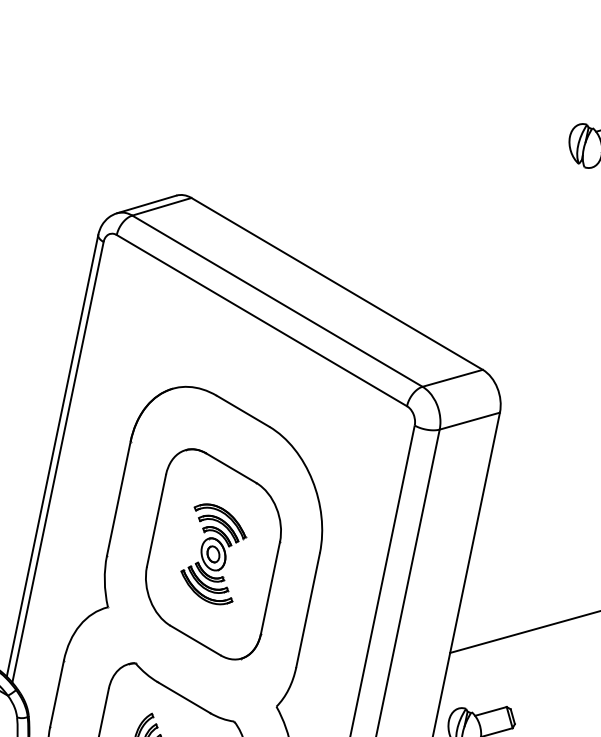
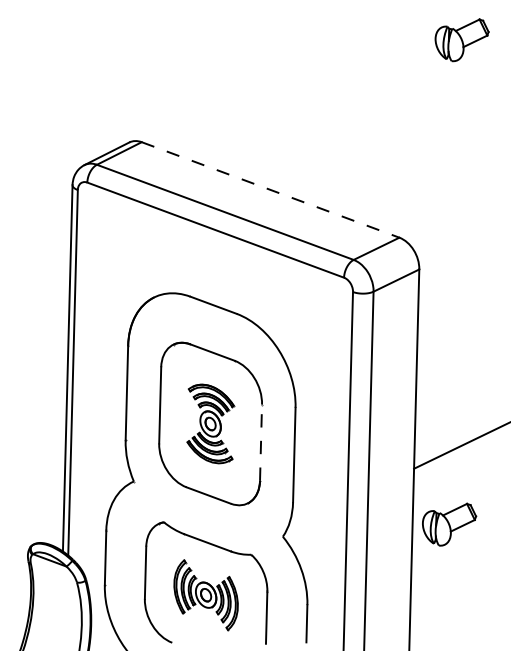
line: (338, 284) -> (271, 190), solid -> dashed
line: (271, 587) -> (261, 442), solid -> dashed

